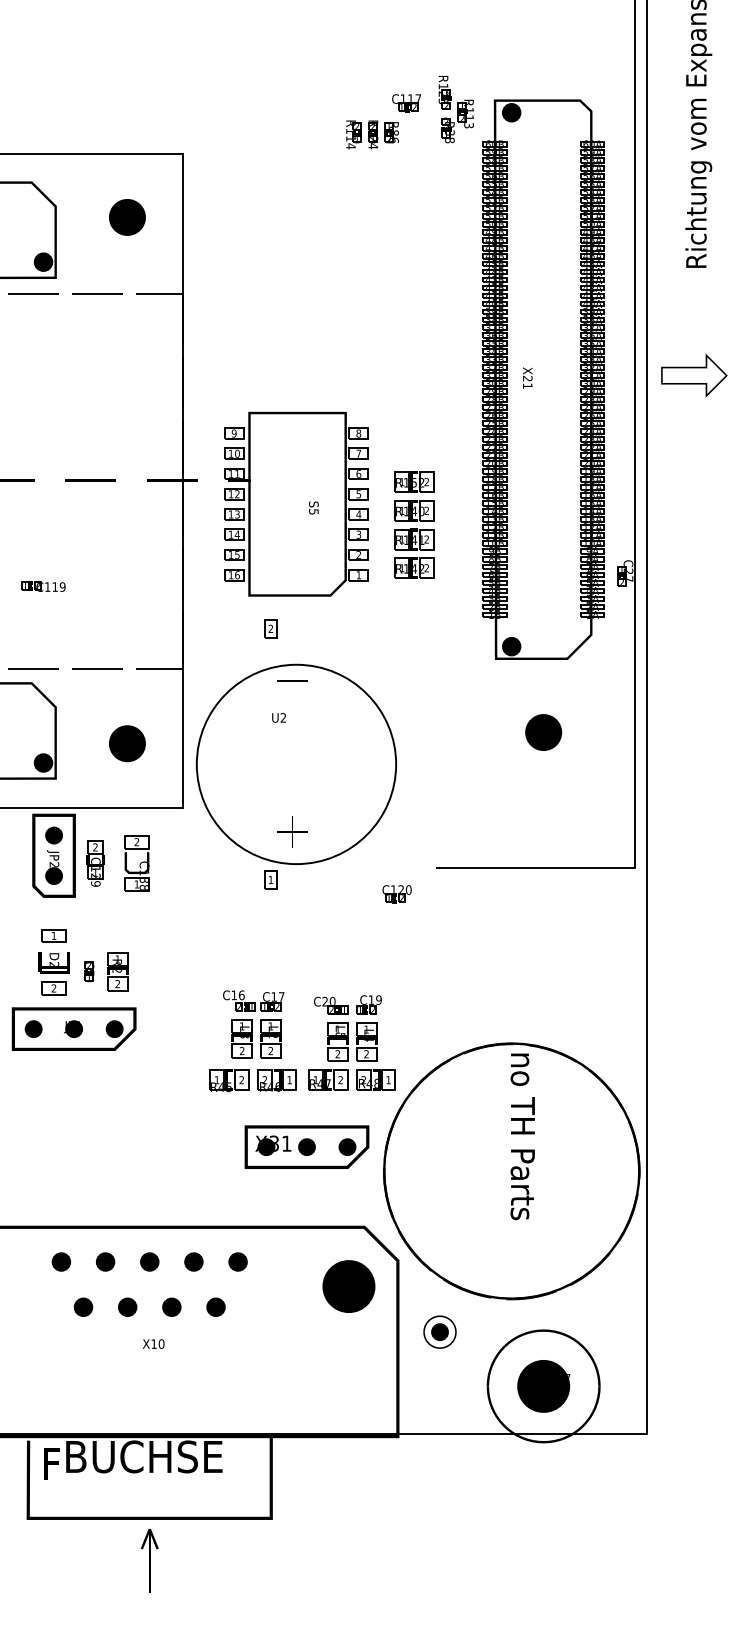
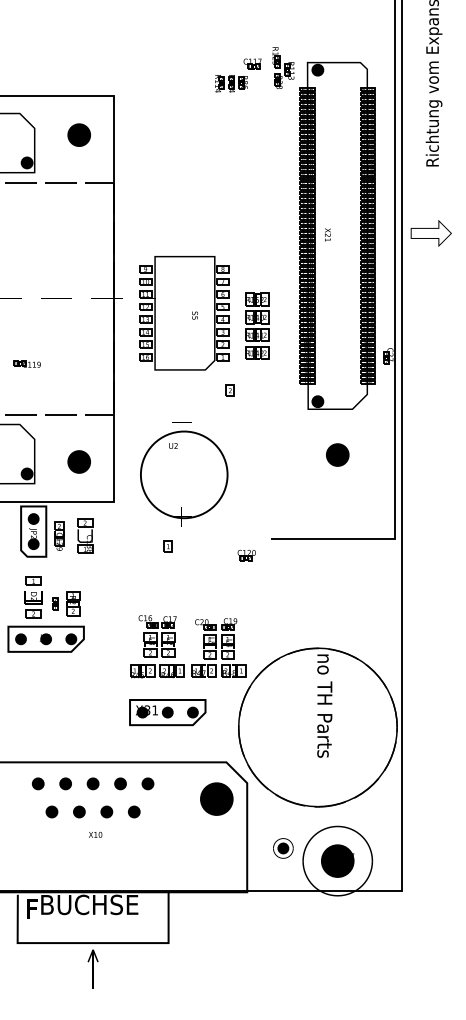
part: (269, 628) -> (229, 390), moved
circle: (296, 763) -> (184, 474), size x0.7
part: (306, 1147) -> (167, 712), moved
part: (440, 1332) -> (283, 848), moved

